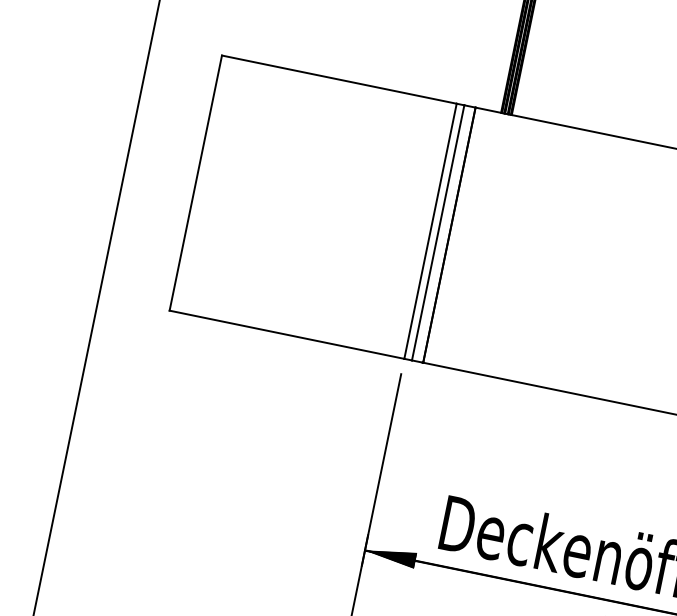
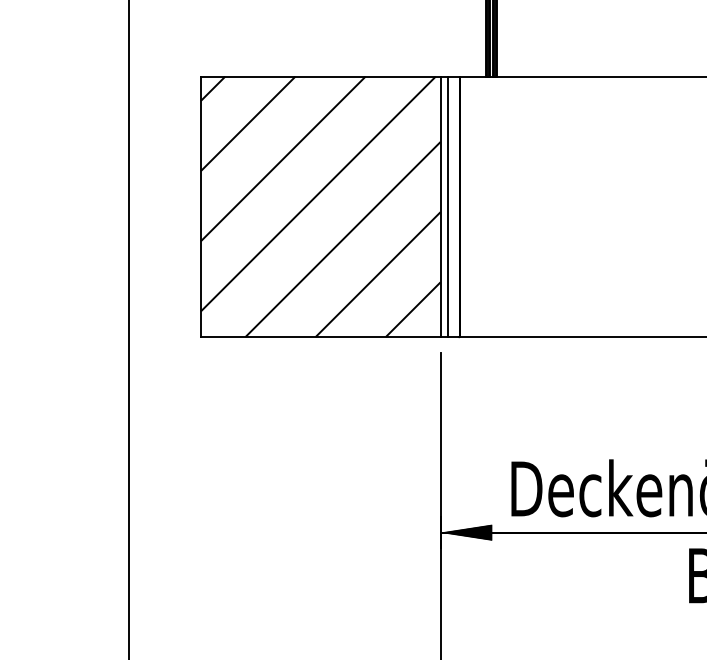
hatch: (312, 206) -> (320, 206), added

